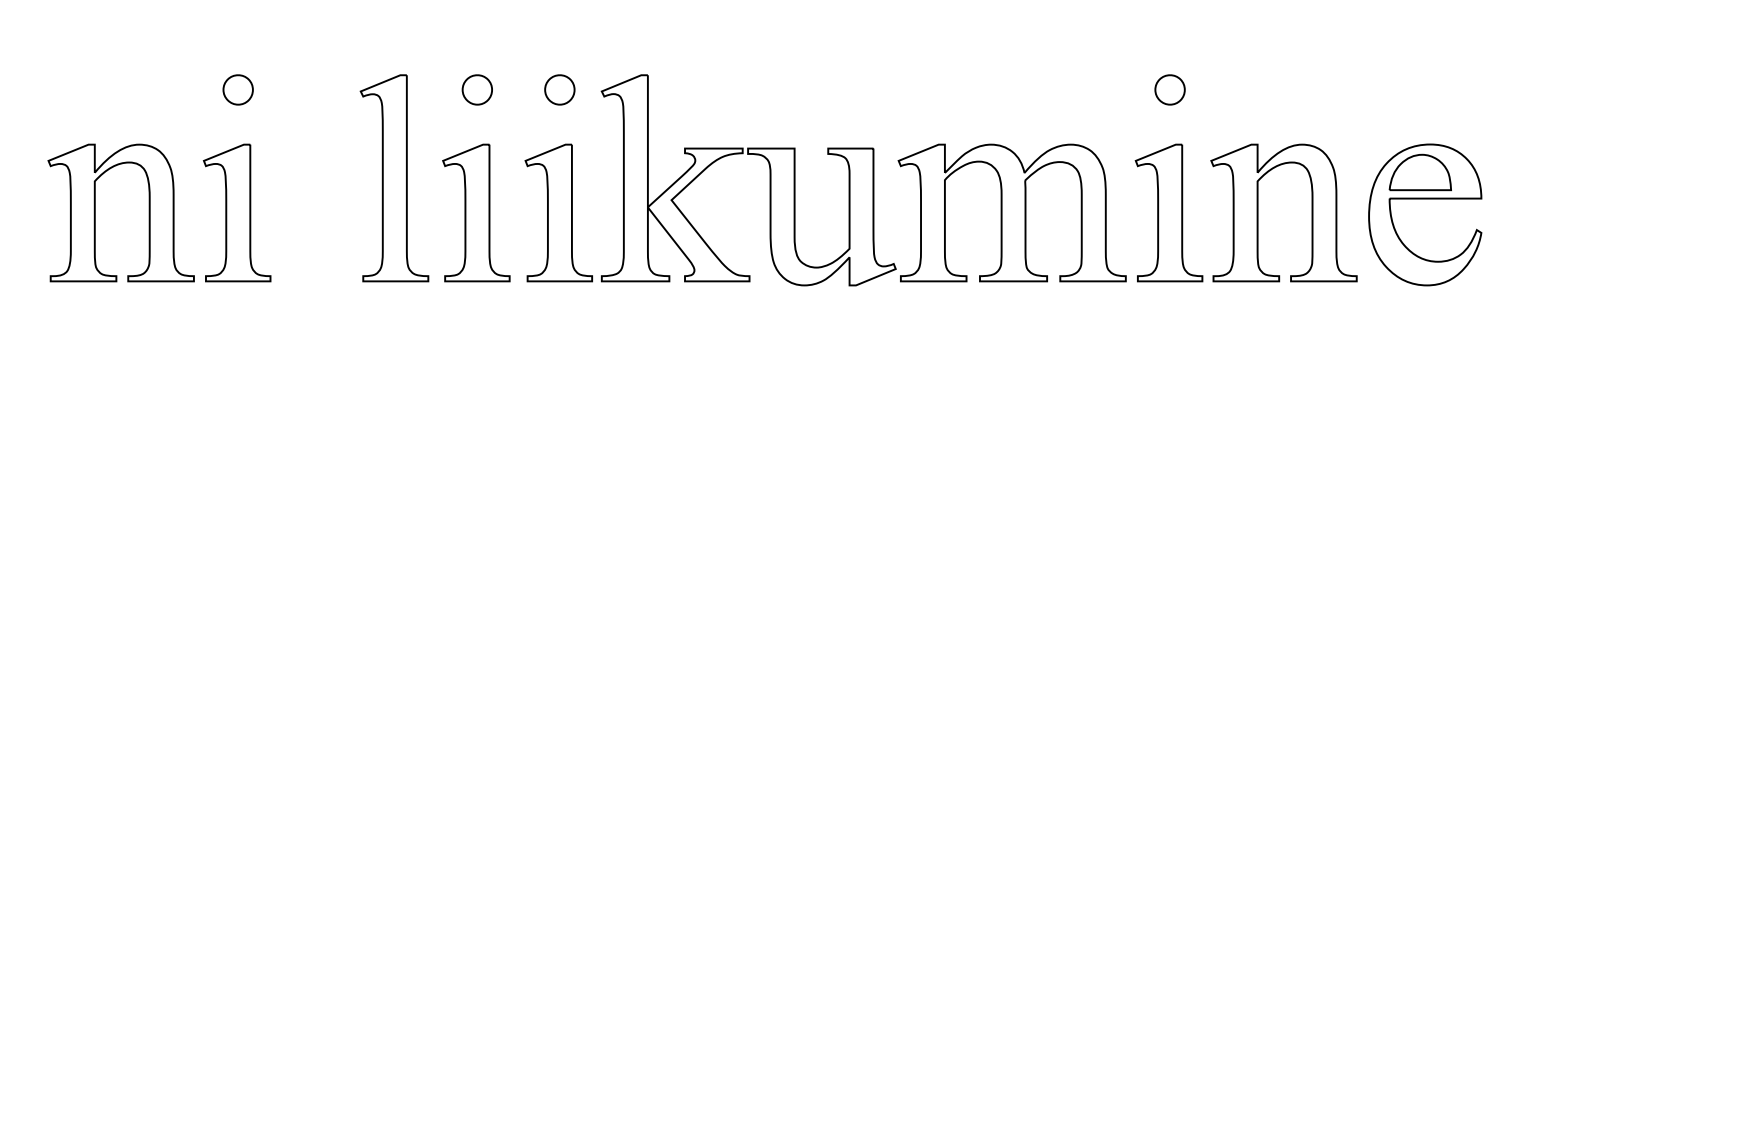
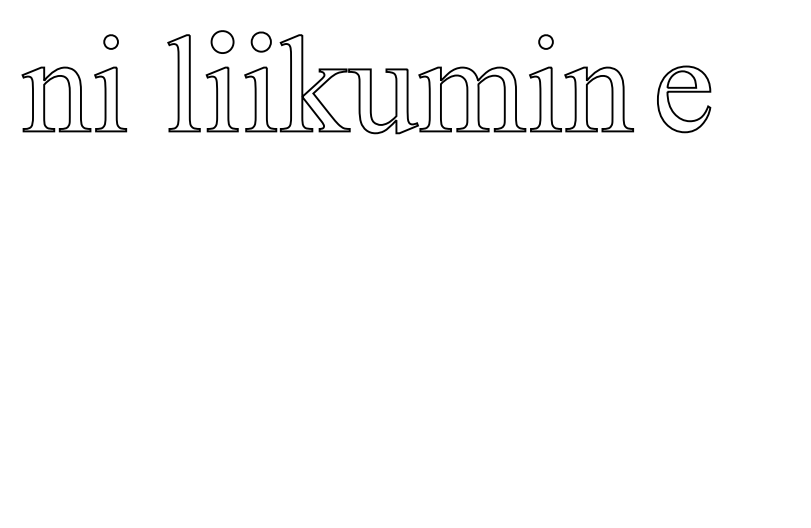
part: (476, 88) -> (222, 41), size x1.6
part: (558, 88) -> (260, 41), size x1.4
part: (1426, 200) -> (684, 92), moved

